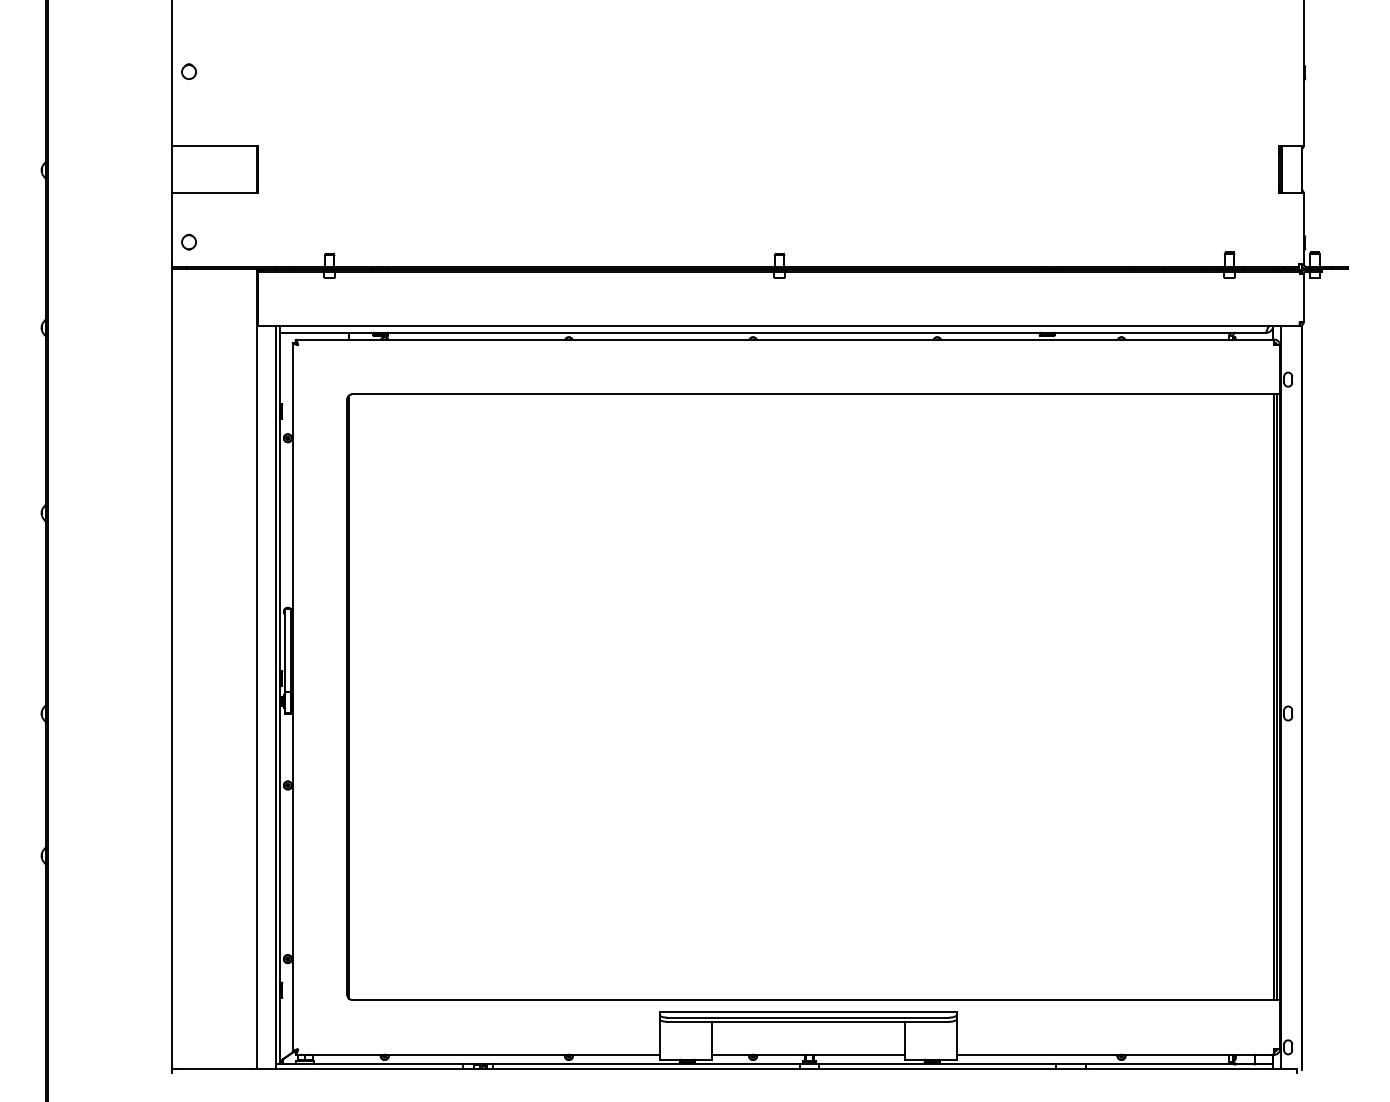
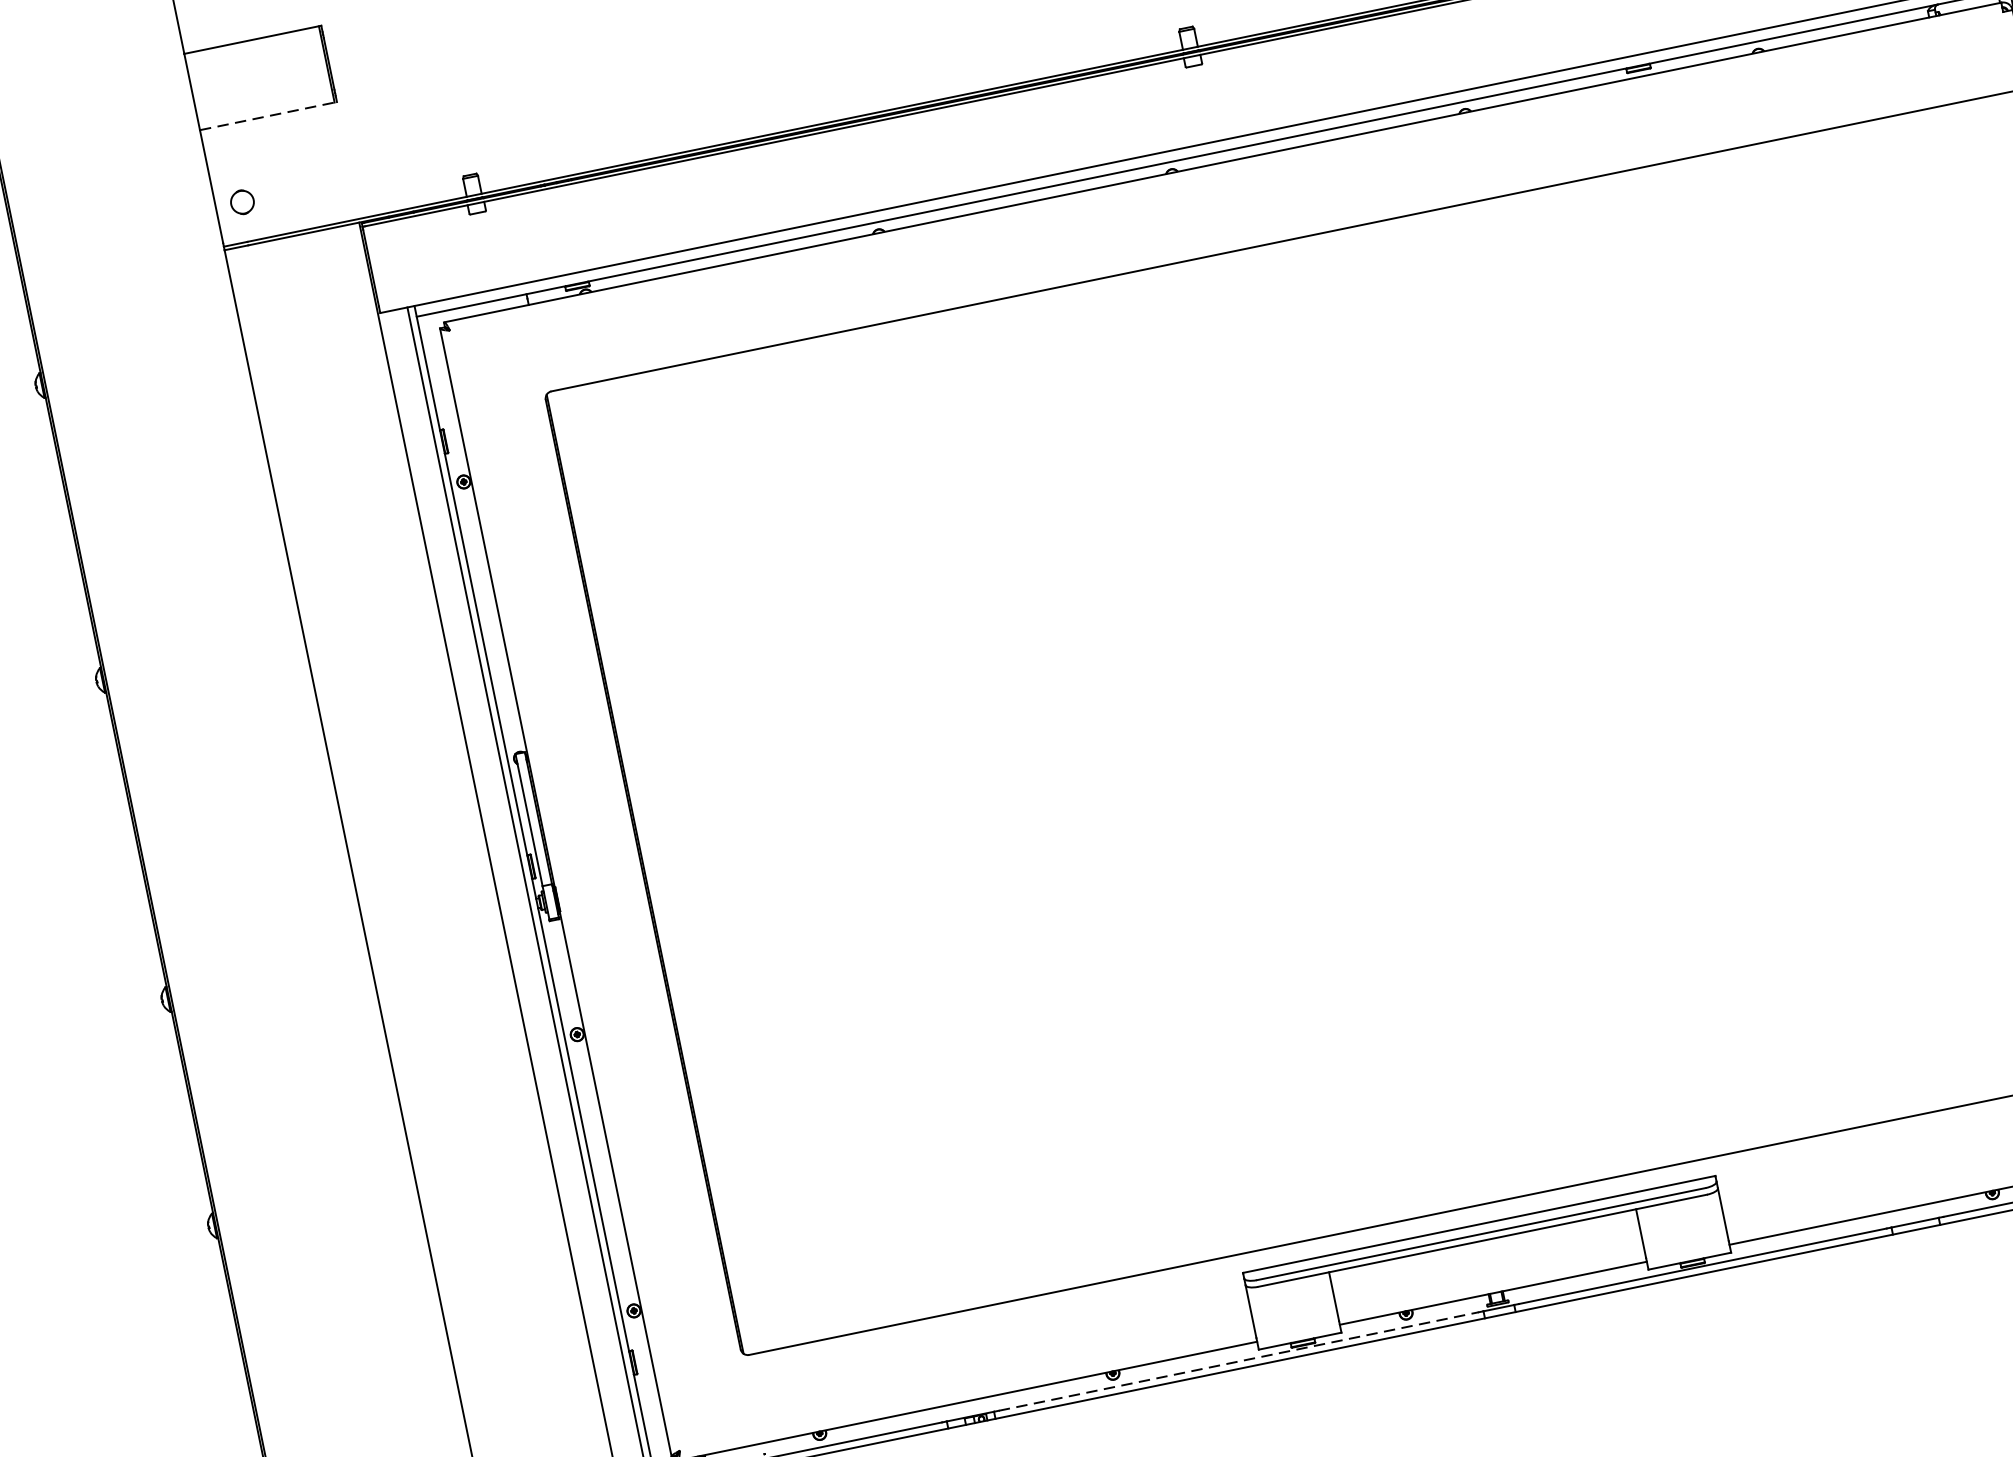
line: (215, 193) -> (268, 116), solid -> dashed
line: (646, 1064) -> (1239, 1361), solid -> dashed

